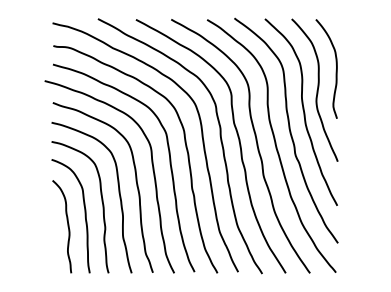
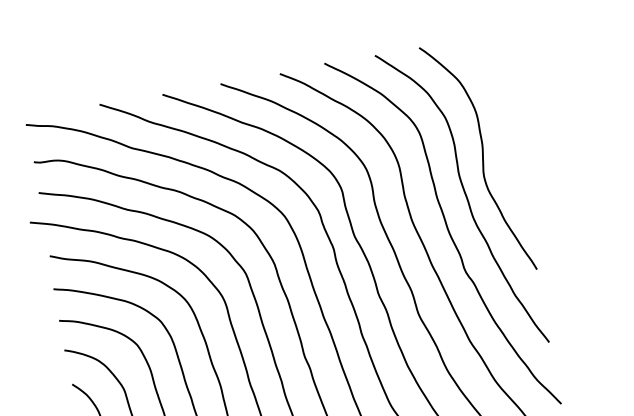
curve: (335, 70) -> (506, 119), removed

